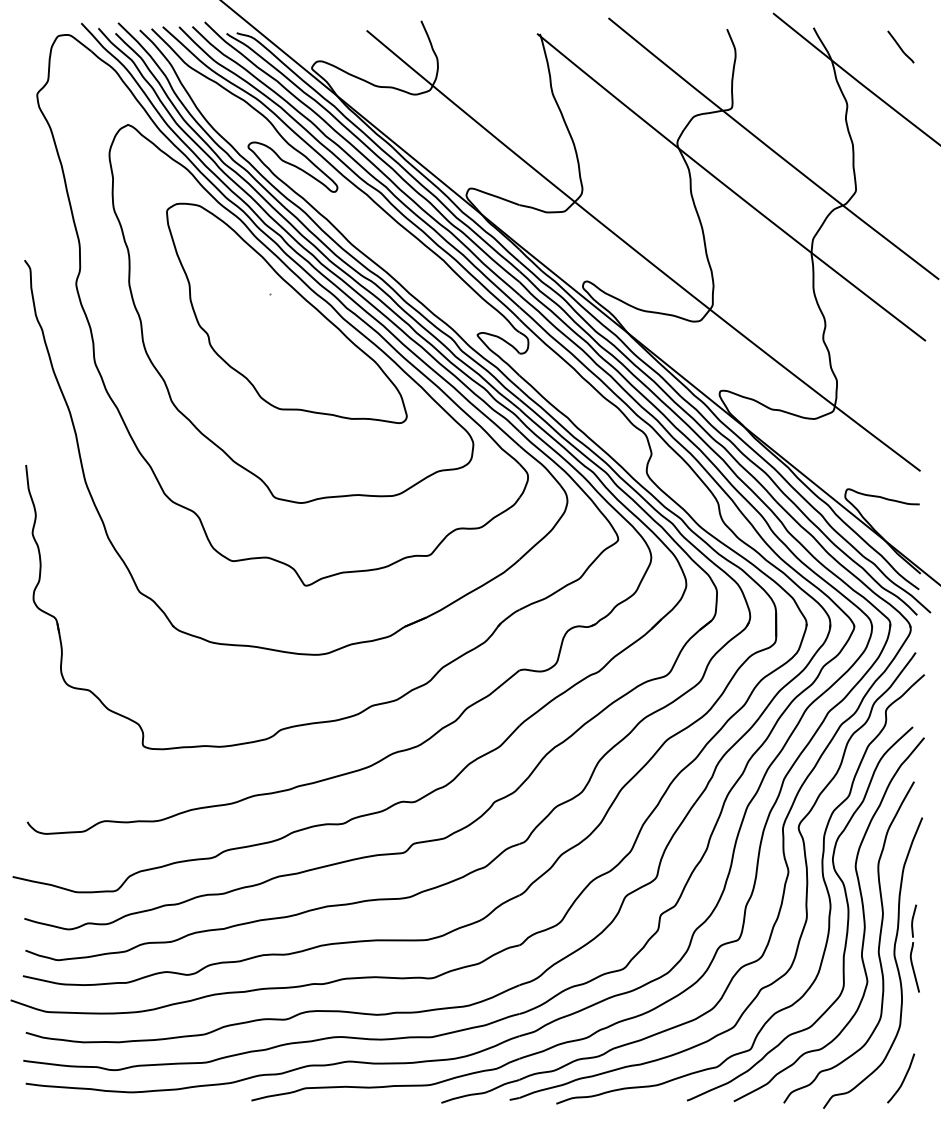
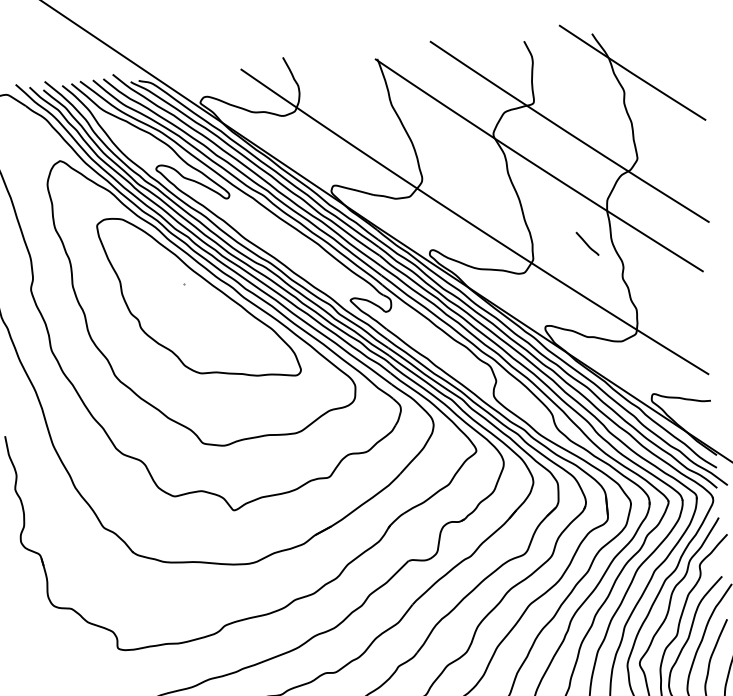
curve: (900, 46) -> (587, 243), moved

